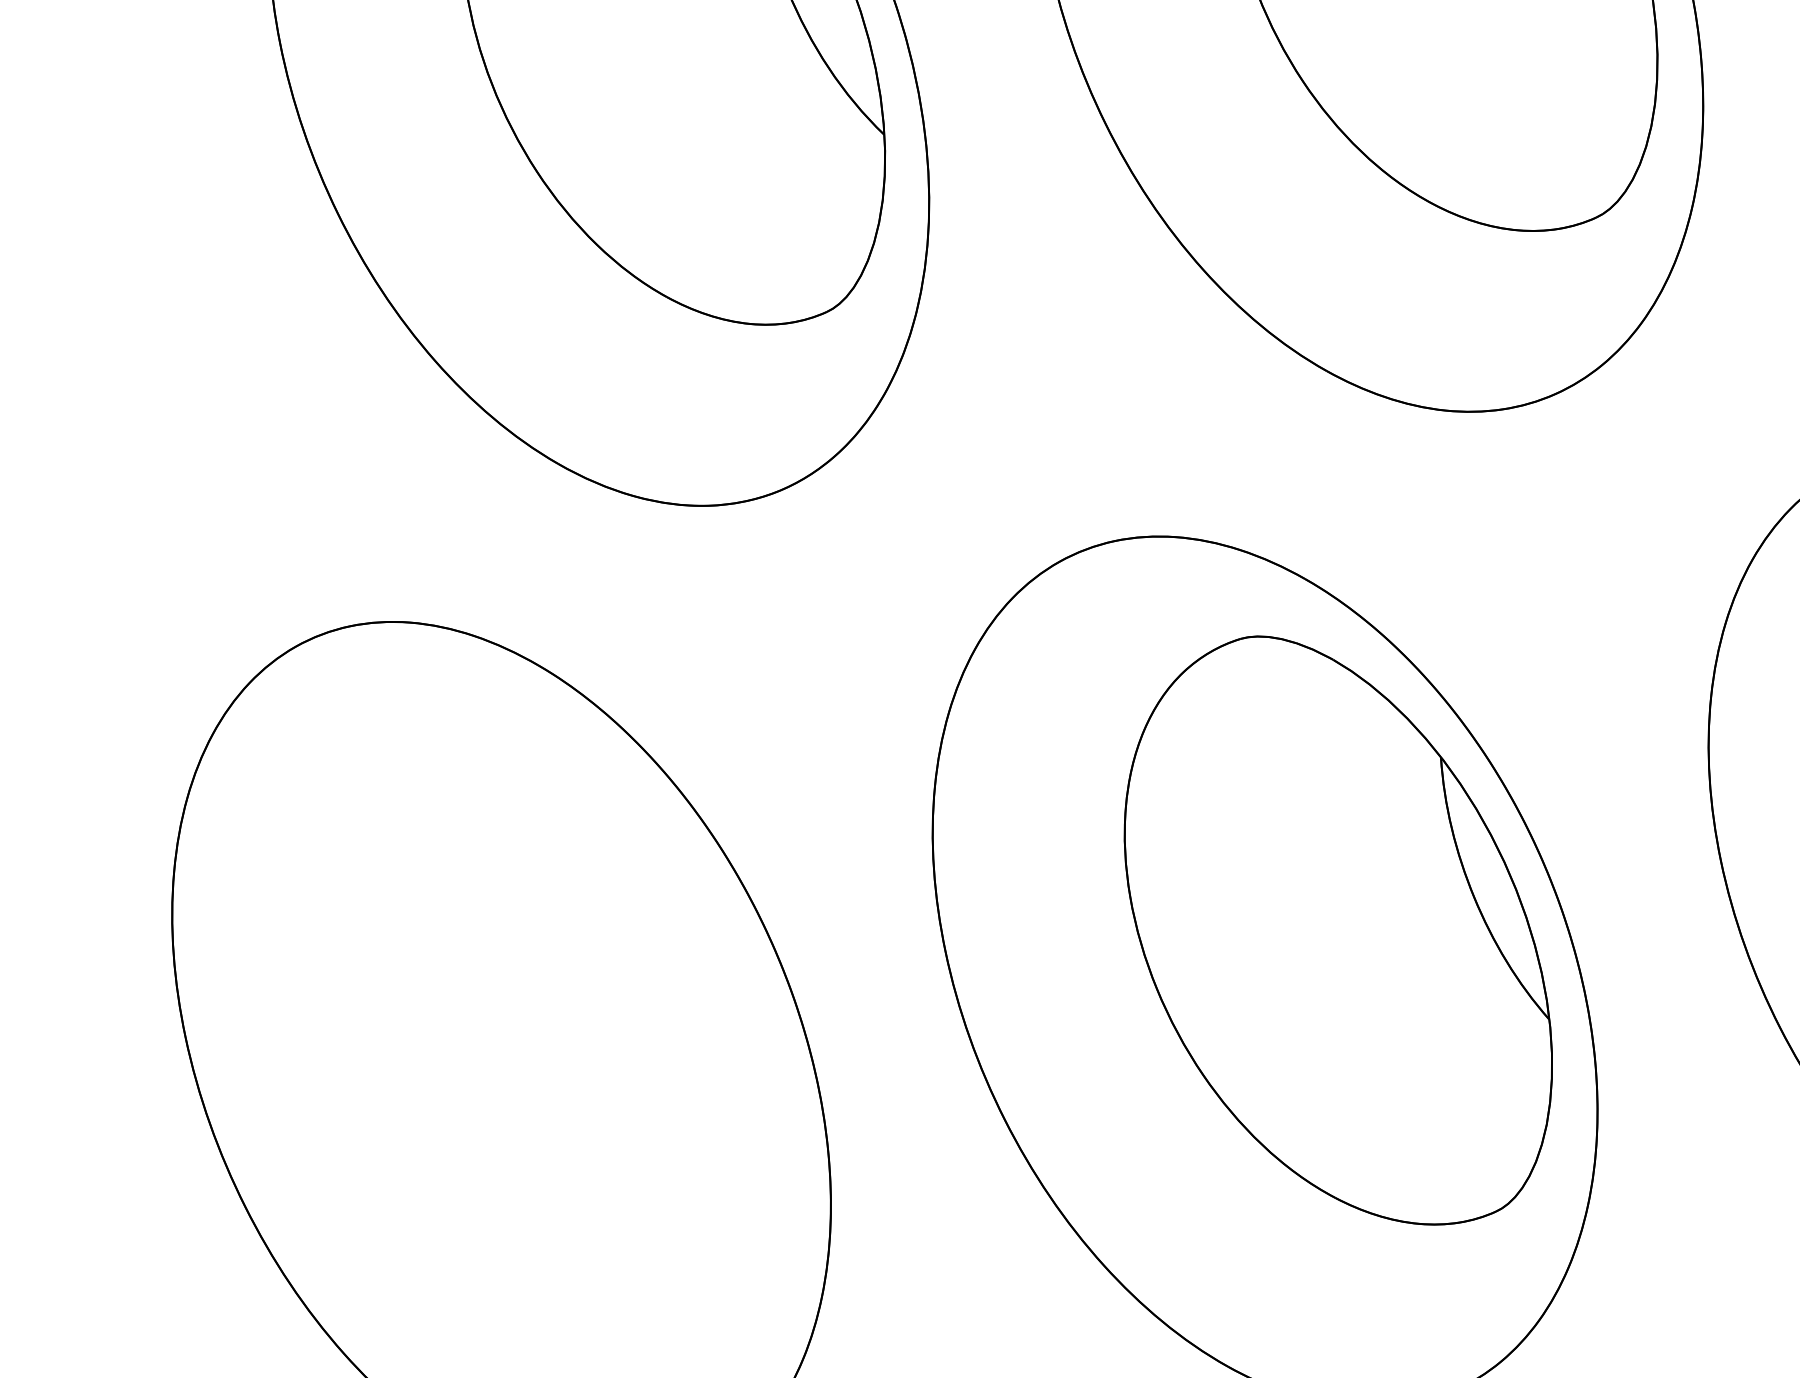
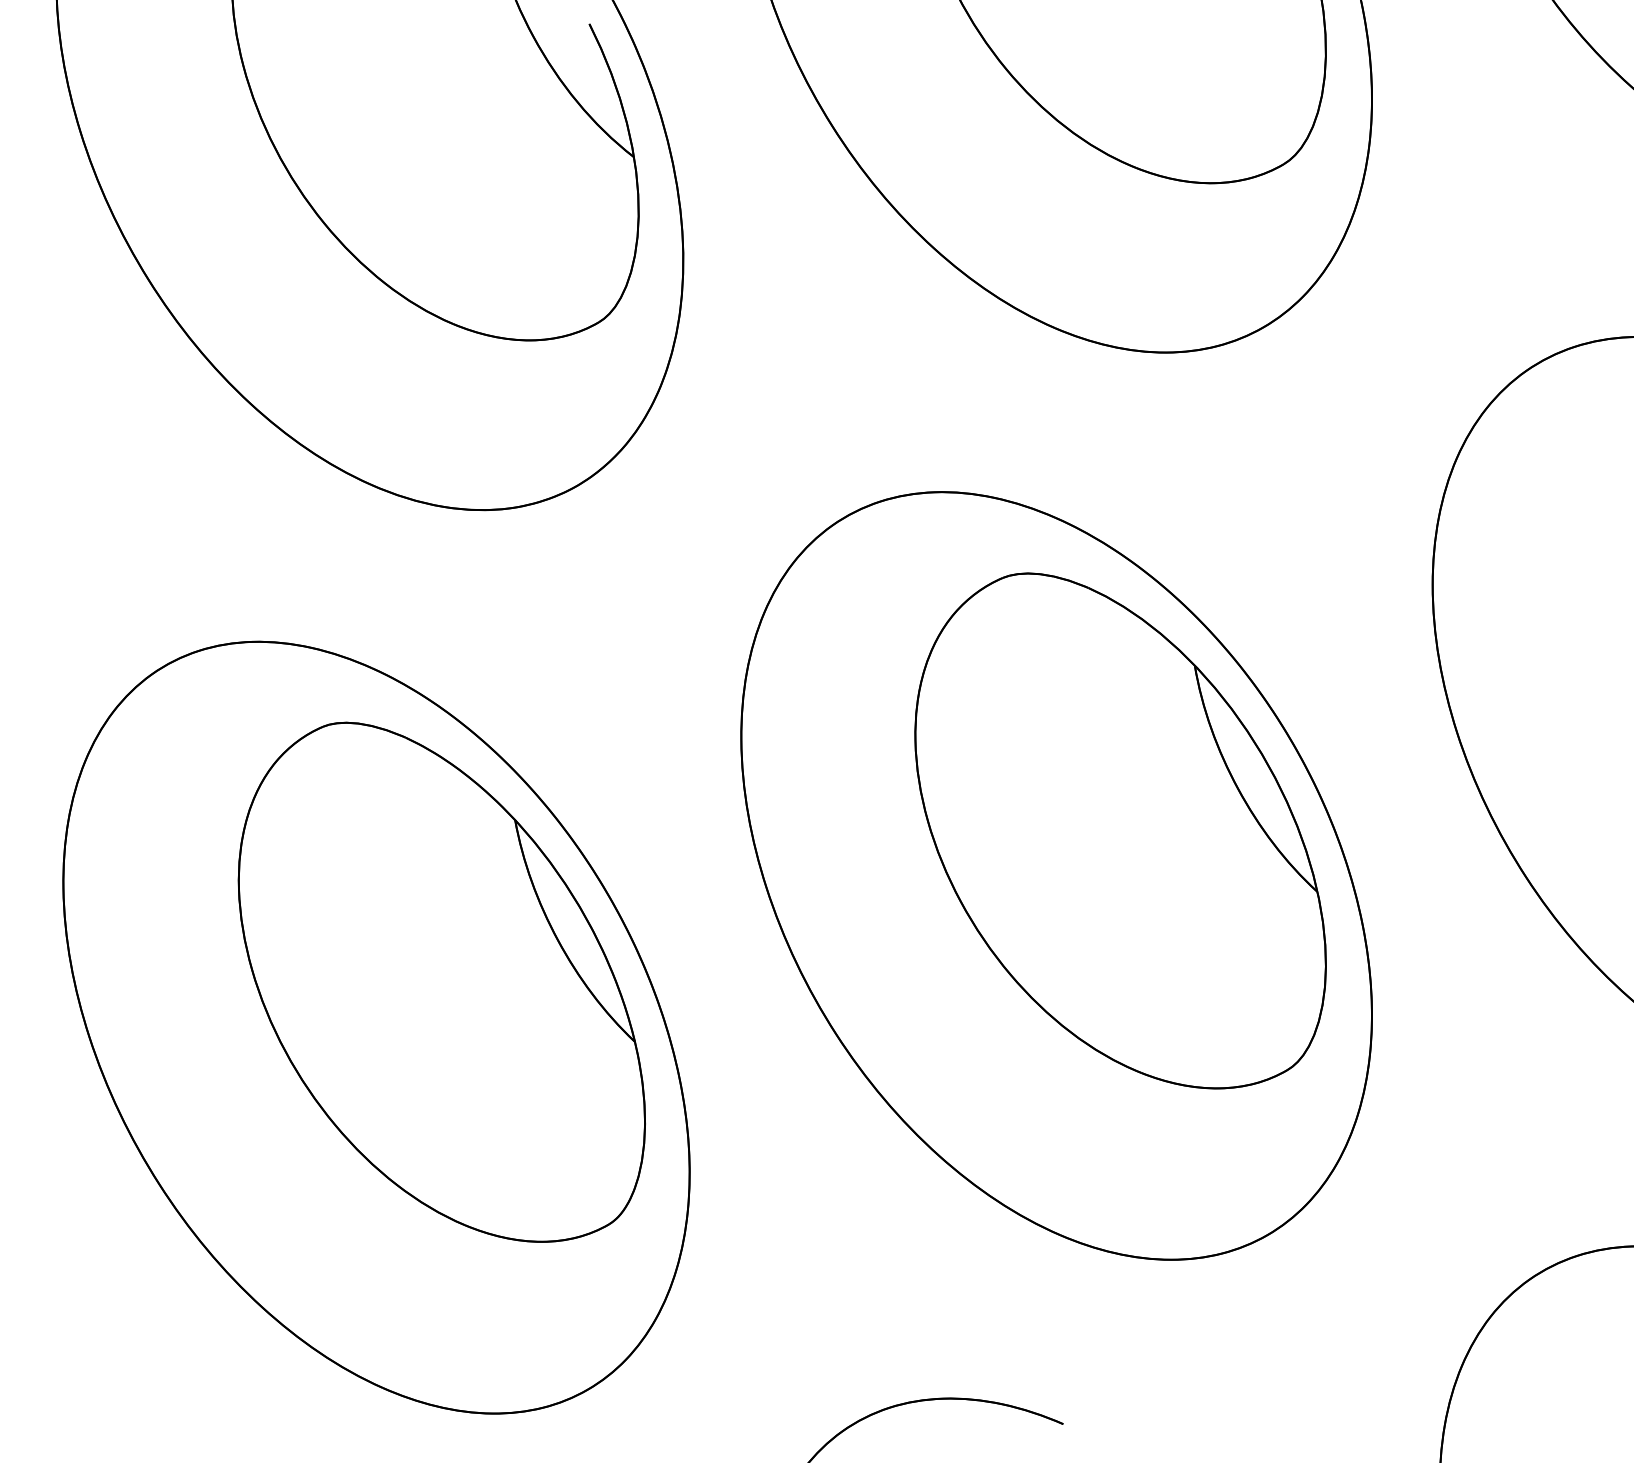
part: (578, 1016) -> (441, 981), added

